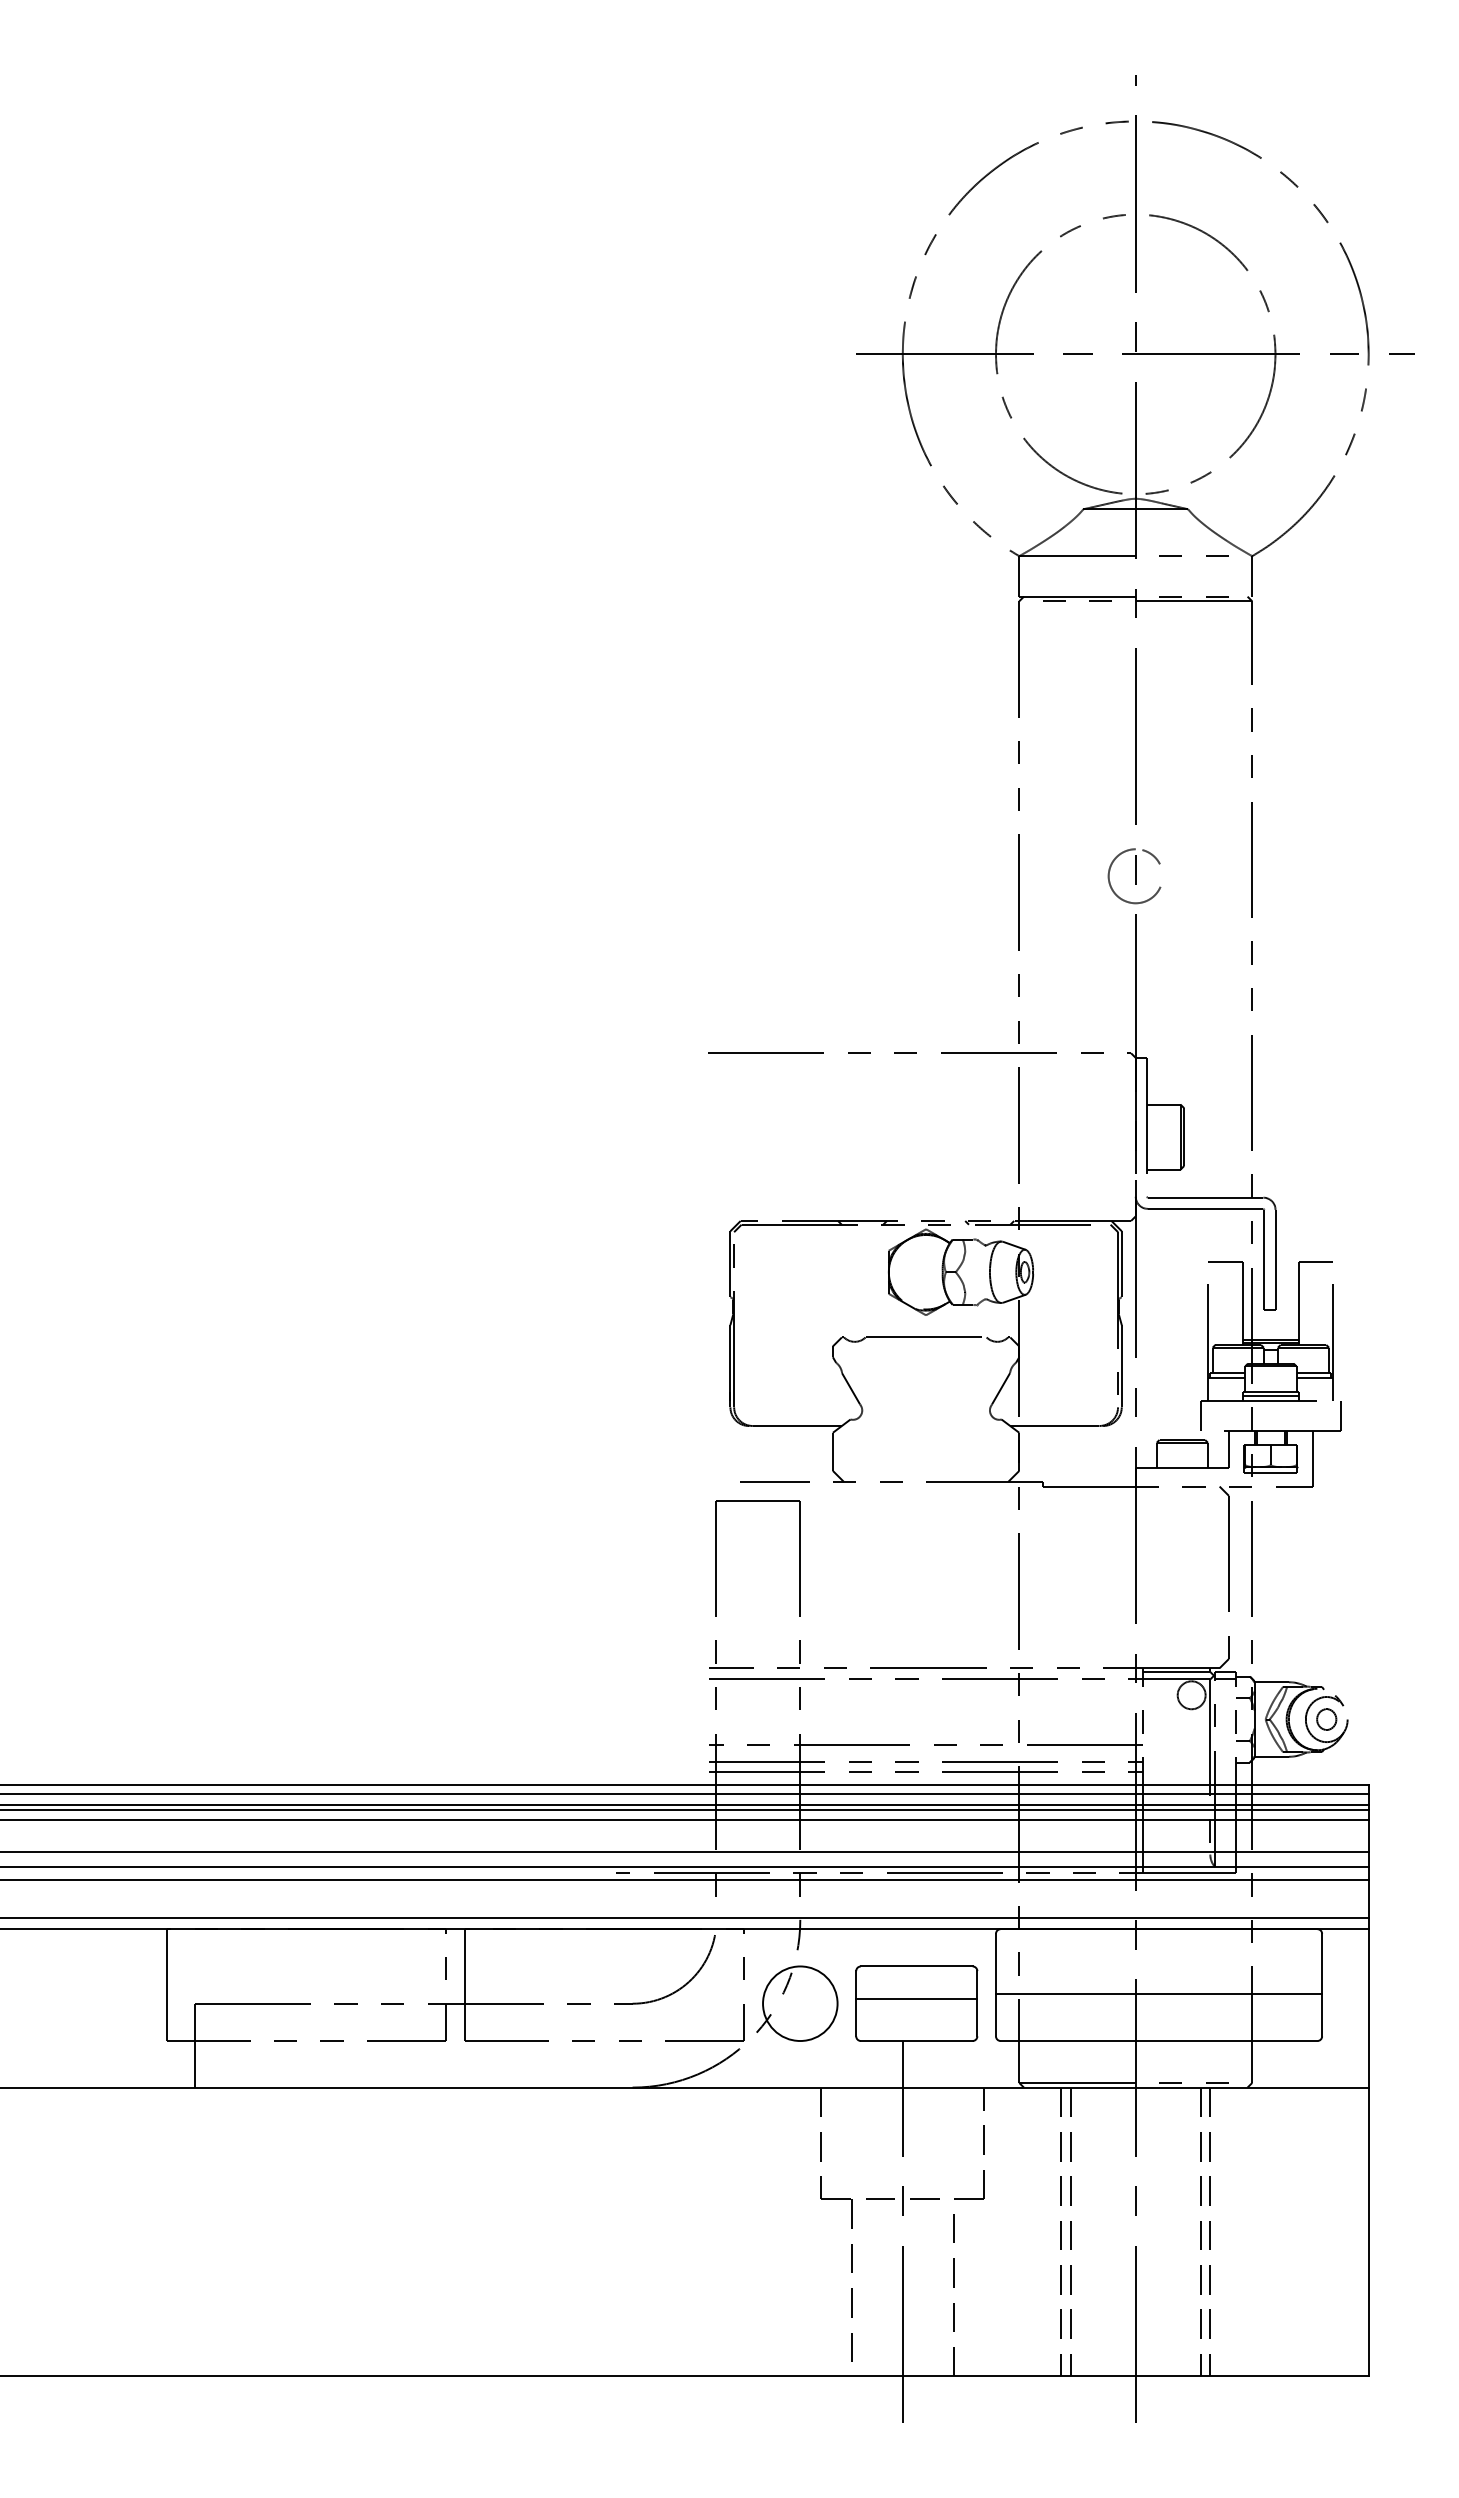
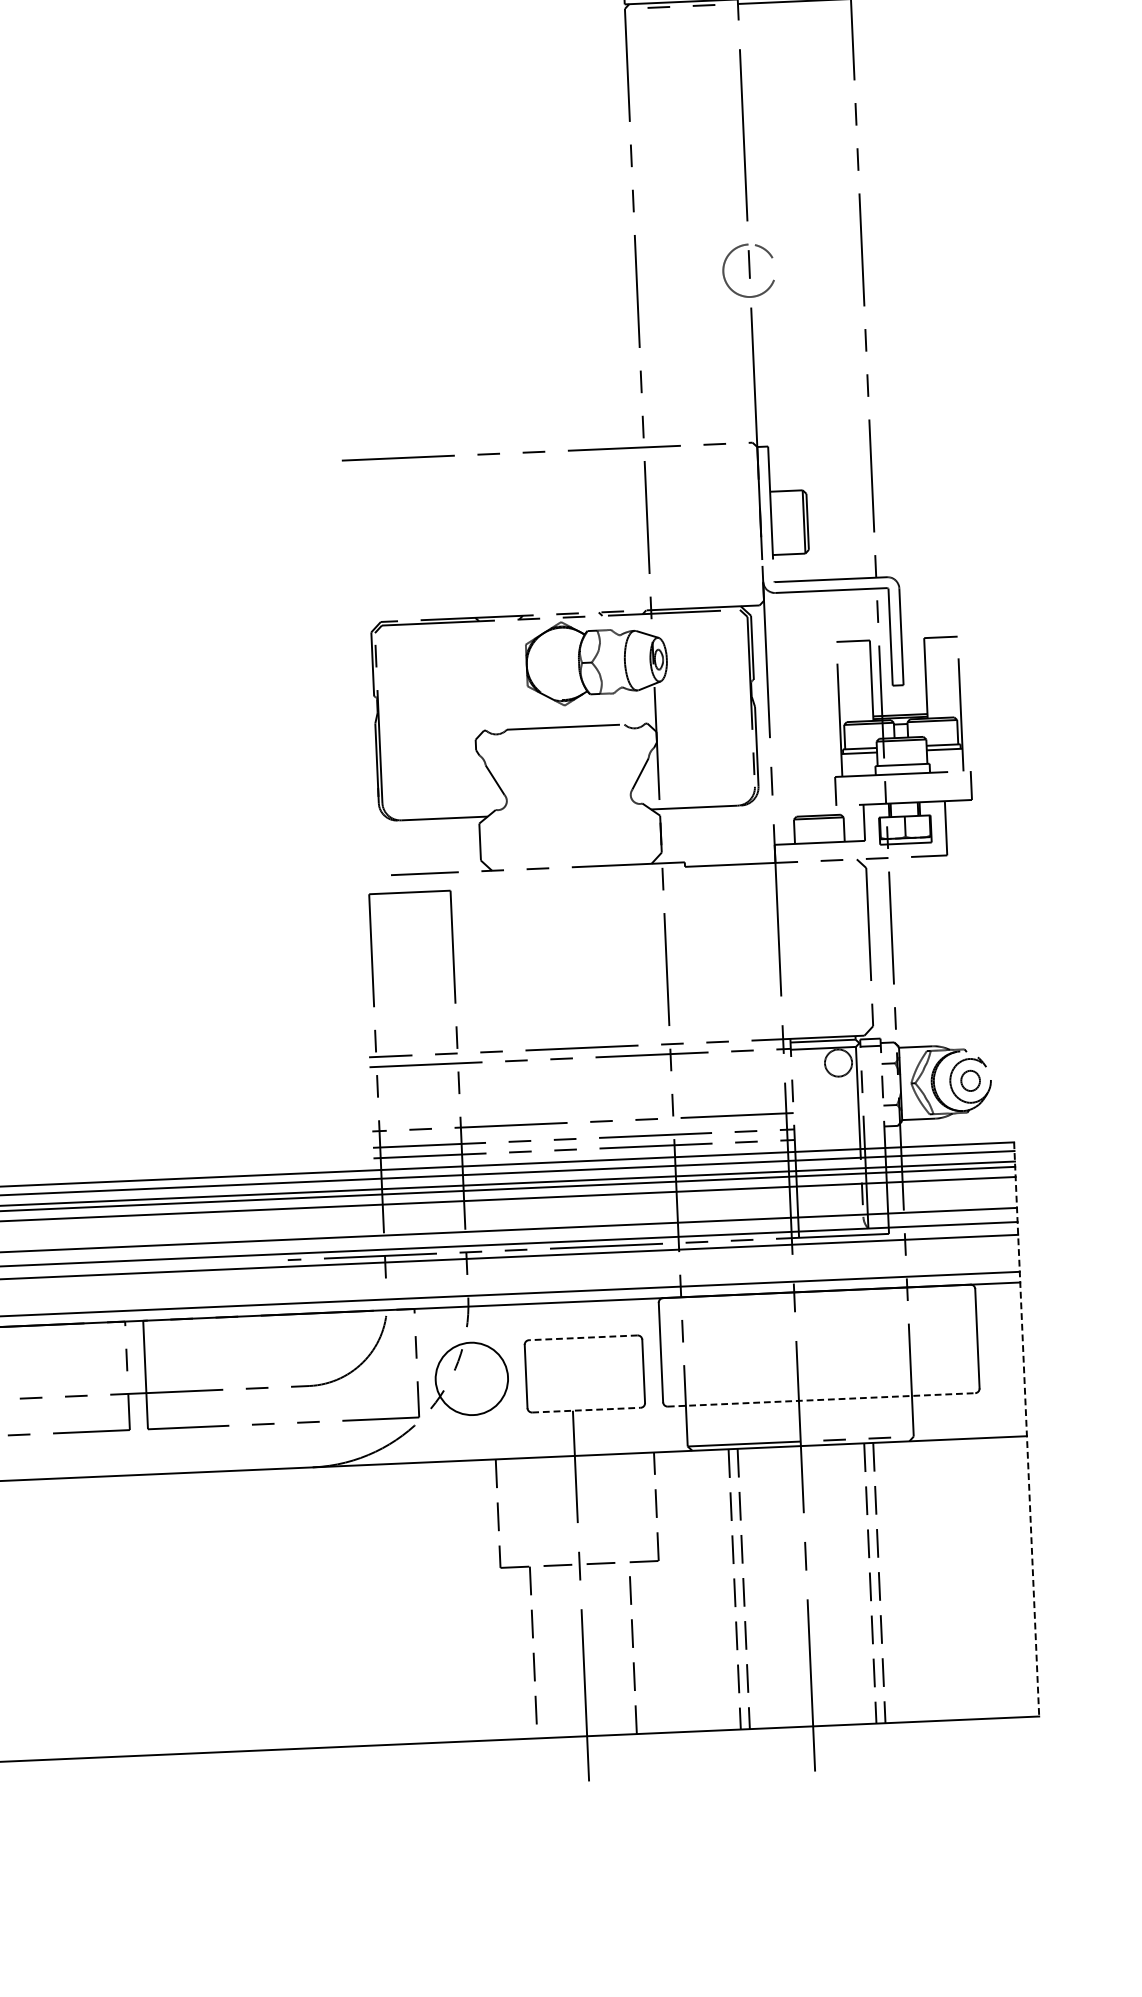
line: (1270, 1396) -> (902, 769), removed
line: (916, 1966) -> (583, 1337), solid -> dashed
line: (1158, 1994) -> (819, 1354), removed
line: (916, 1999) -> (584, 1369), removed
line: (916, 2041) -> (586, 1410), solid -> dashed
line: (1159, 2041) -> (822, 1400), solid -> dashed
line: (1368, 2080) -> (1026, 1429), solid -> dashed

